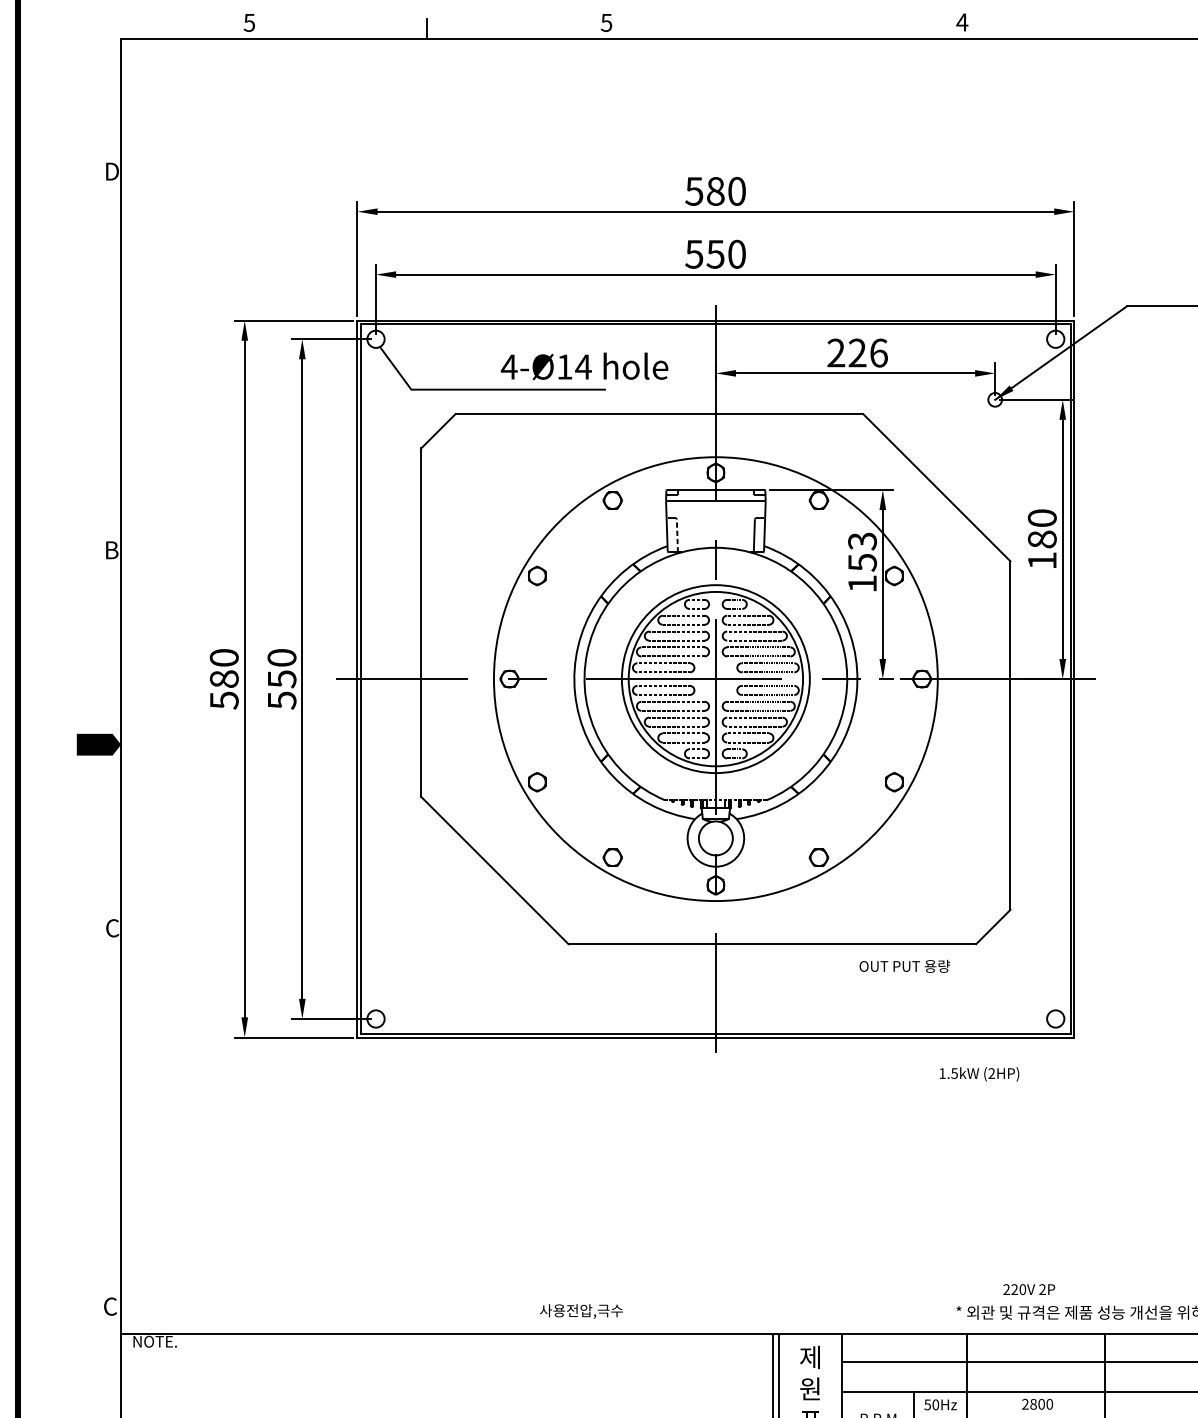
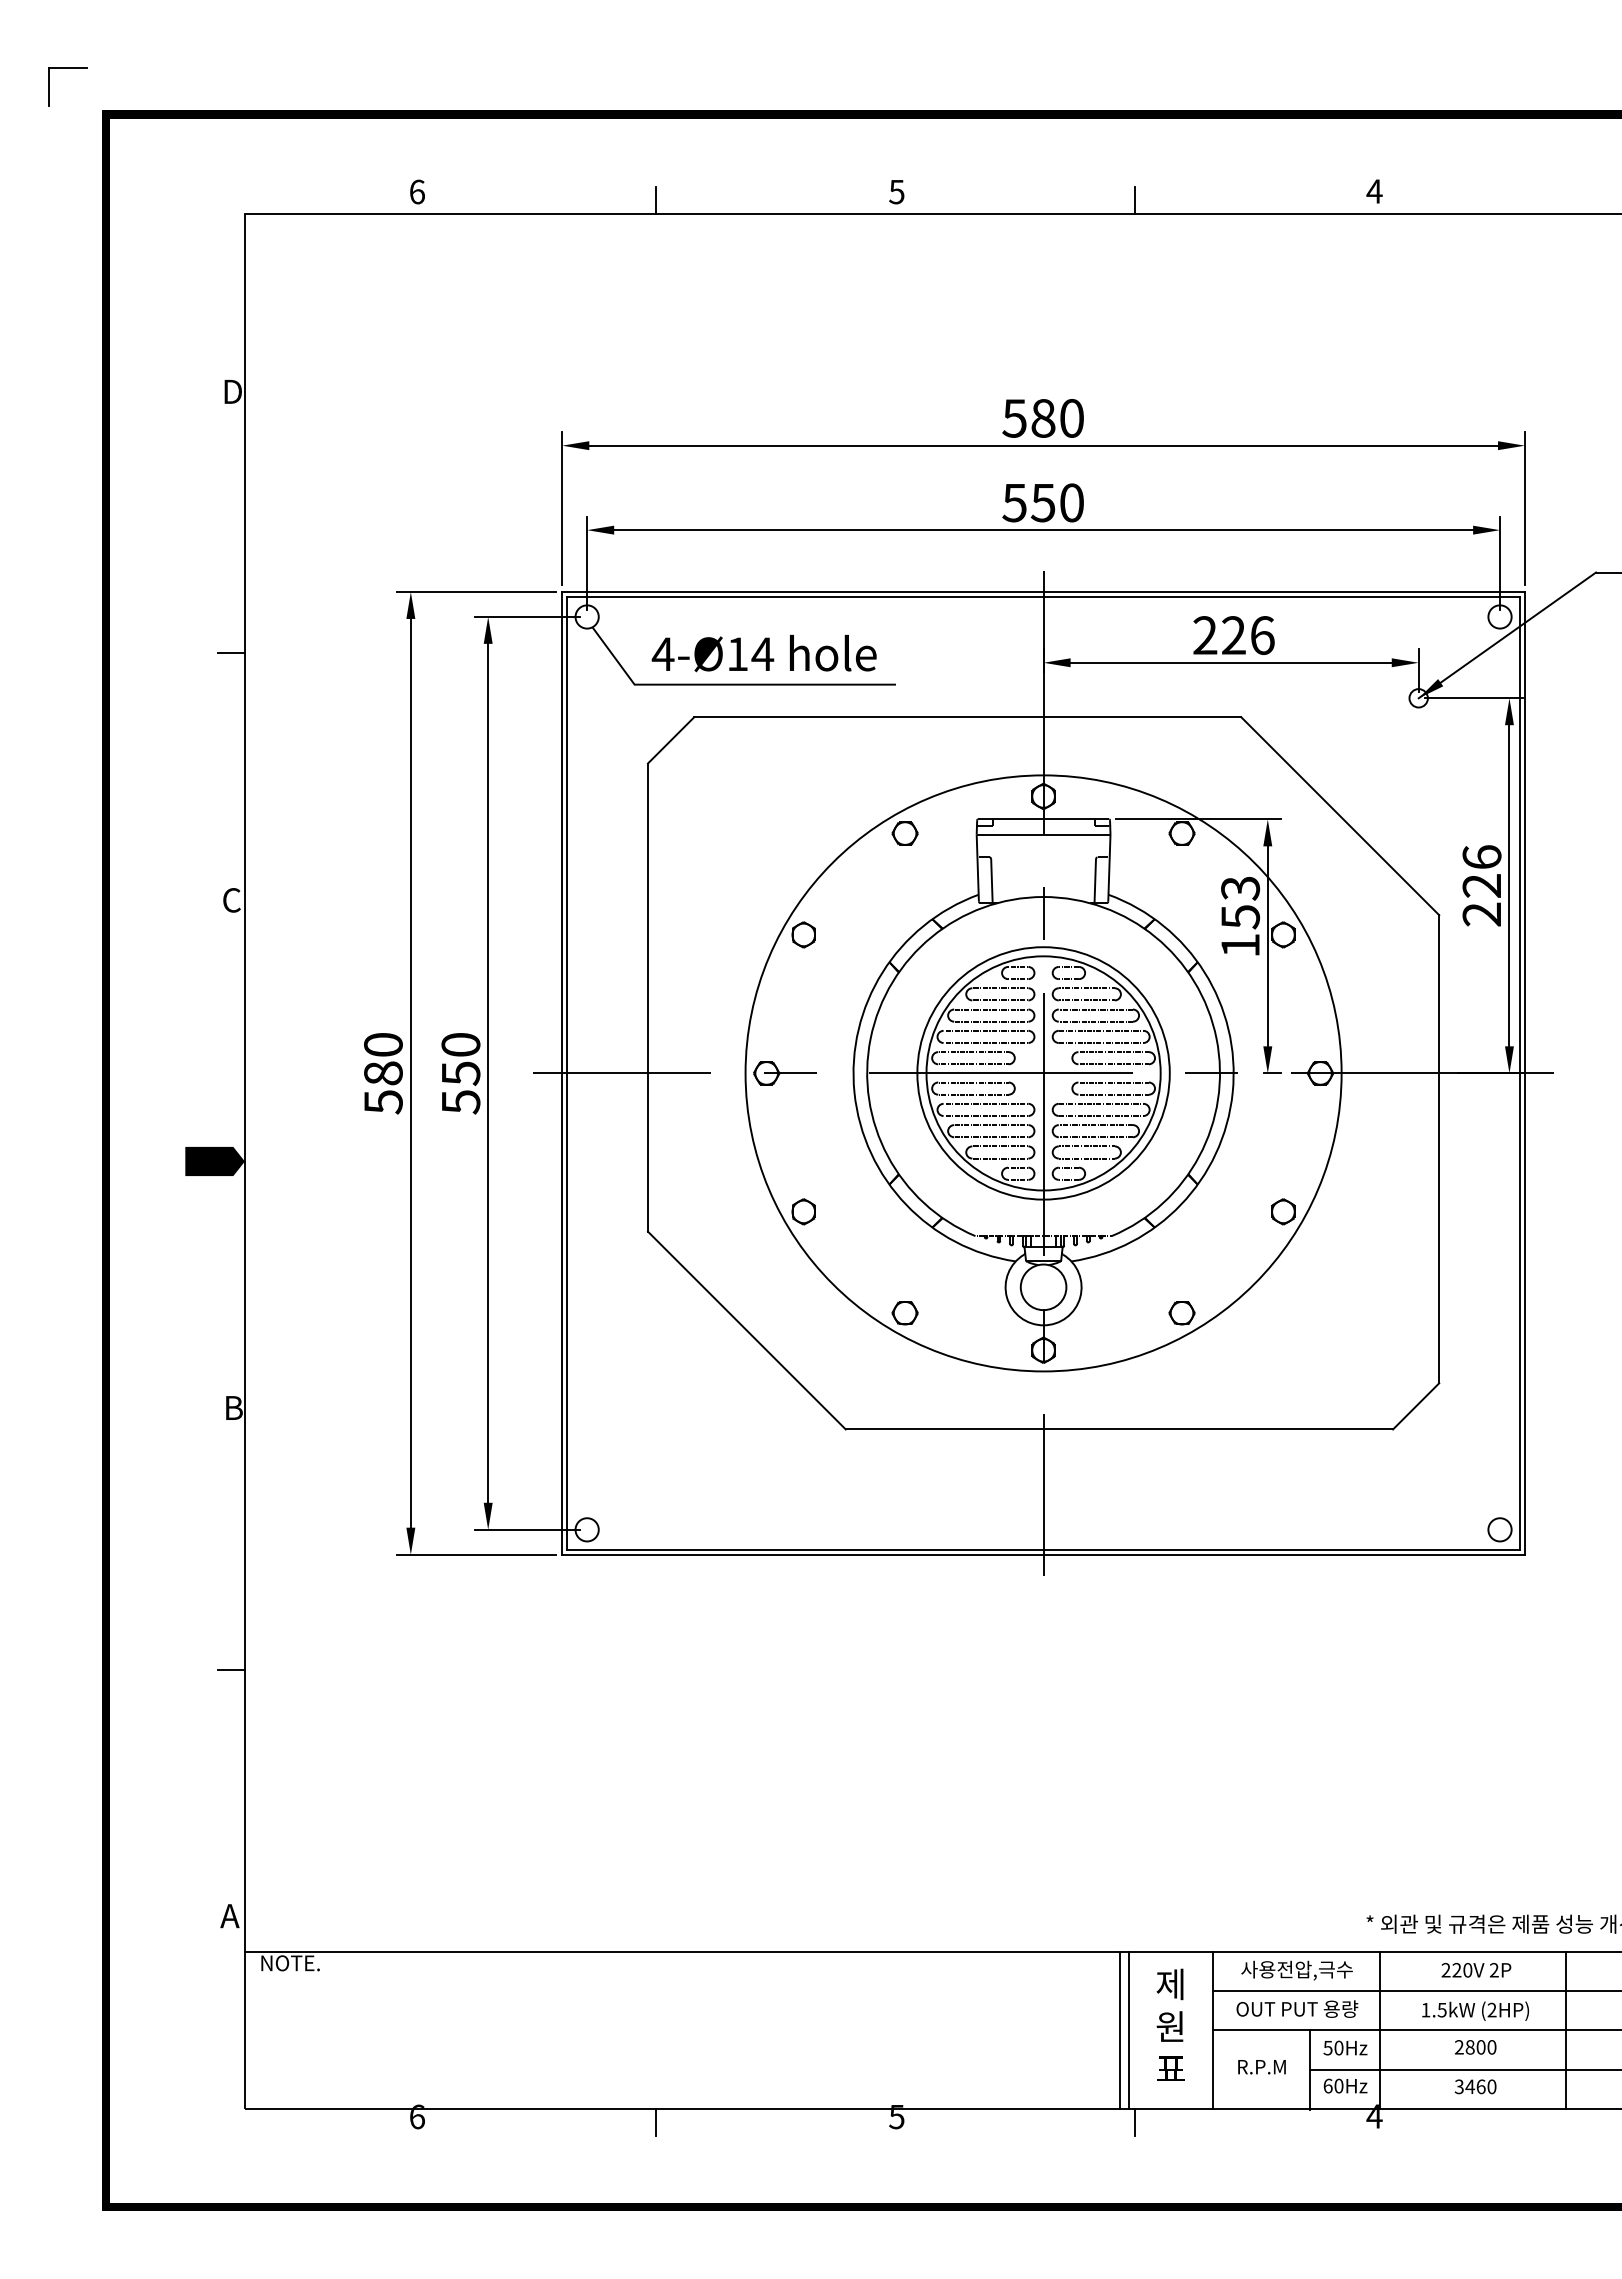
text: (248, 22) -> (416, 191), 5 -> 6
line: (783, 29) -> (1134, 200), added
line: (111, 366) -> (231, 653), added
text: (584, 366) -> (763, 653), moved
line: (677, 535) -> (991, 880), dashed -> solid
text: (1041, 539) -> (1481, 885), 180 -> 226
text: (111, 550) -> (232, 900), B -> C
text: (112, 927) -> (233, 1407), C -> B
text: (904, 965) -> (1297, 2008), moved
text: (979, 1073) -> (1475, 2010), moved
line: (111, 1122) -> (231, 1669), added
text: (1029, 1289) -> (1476, 1970), moved
text: (109, 1306) -> (229, 1915), C -> A
text: (581, 1311) -> (1296, 1970), moved

